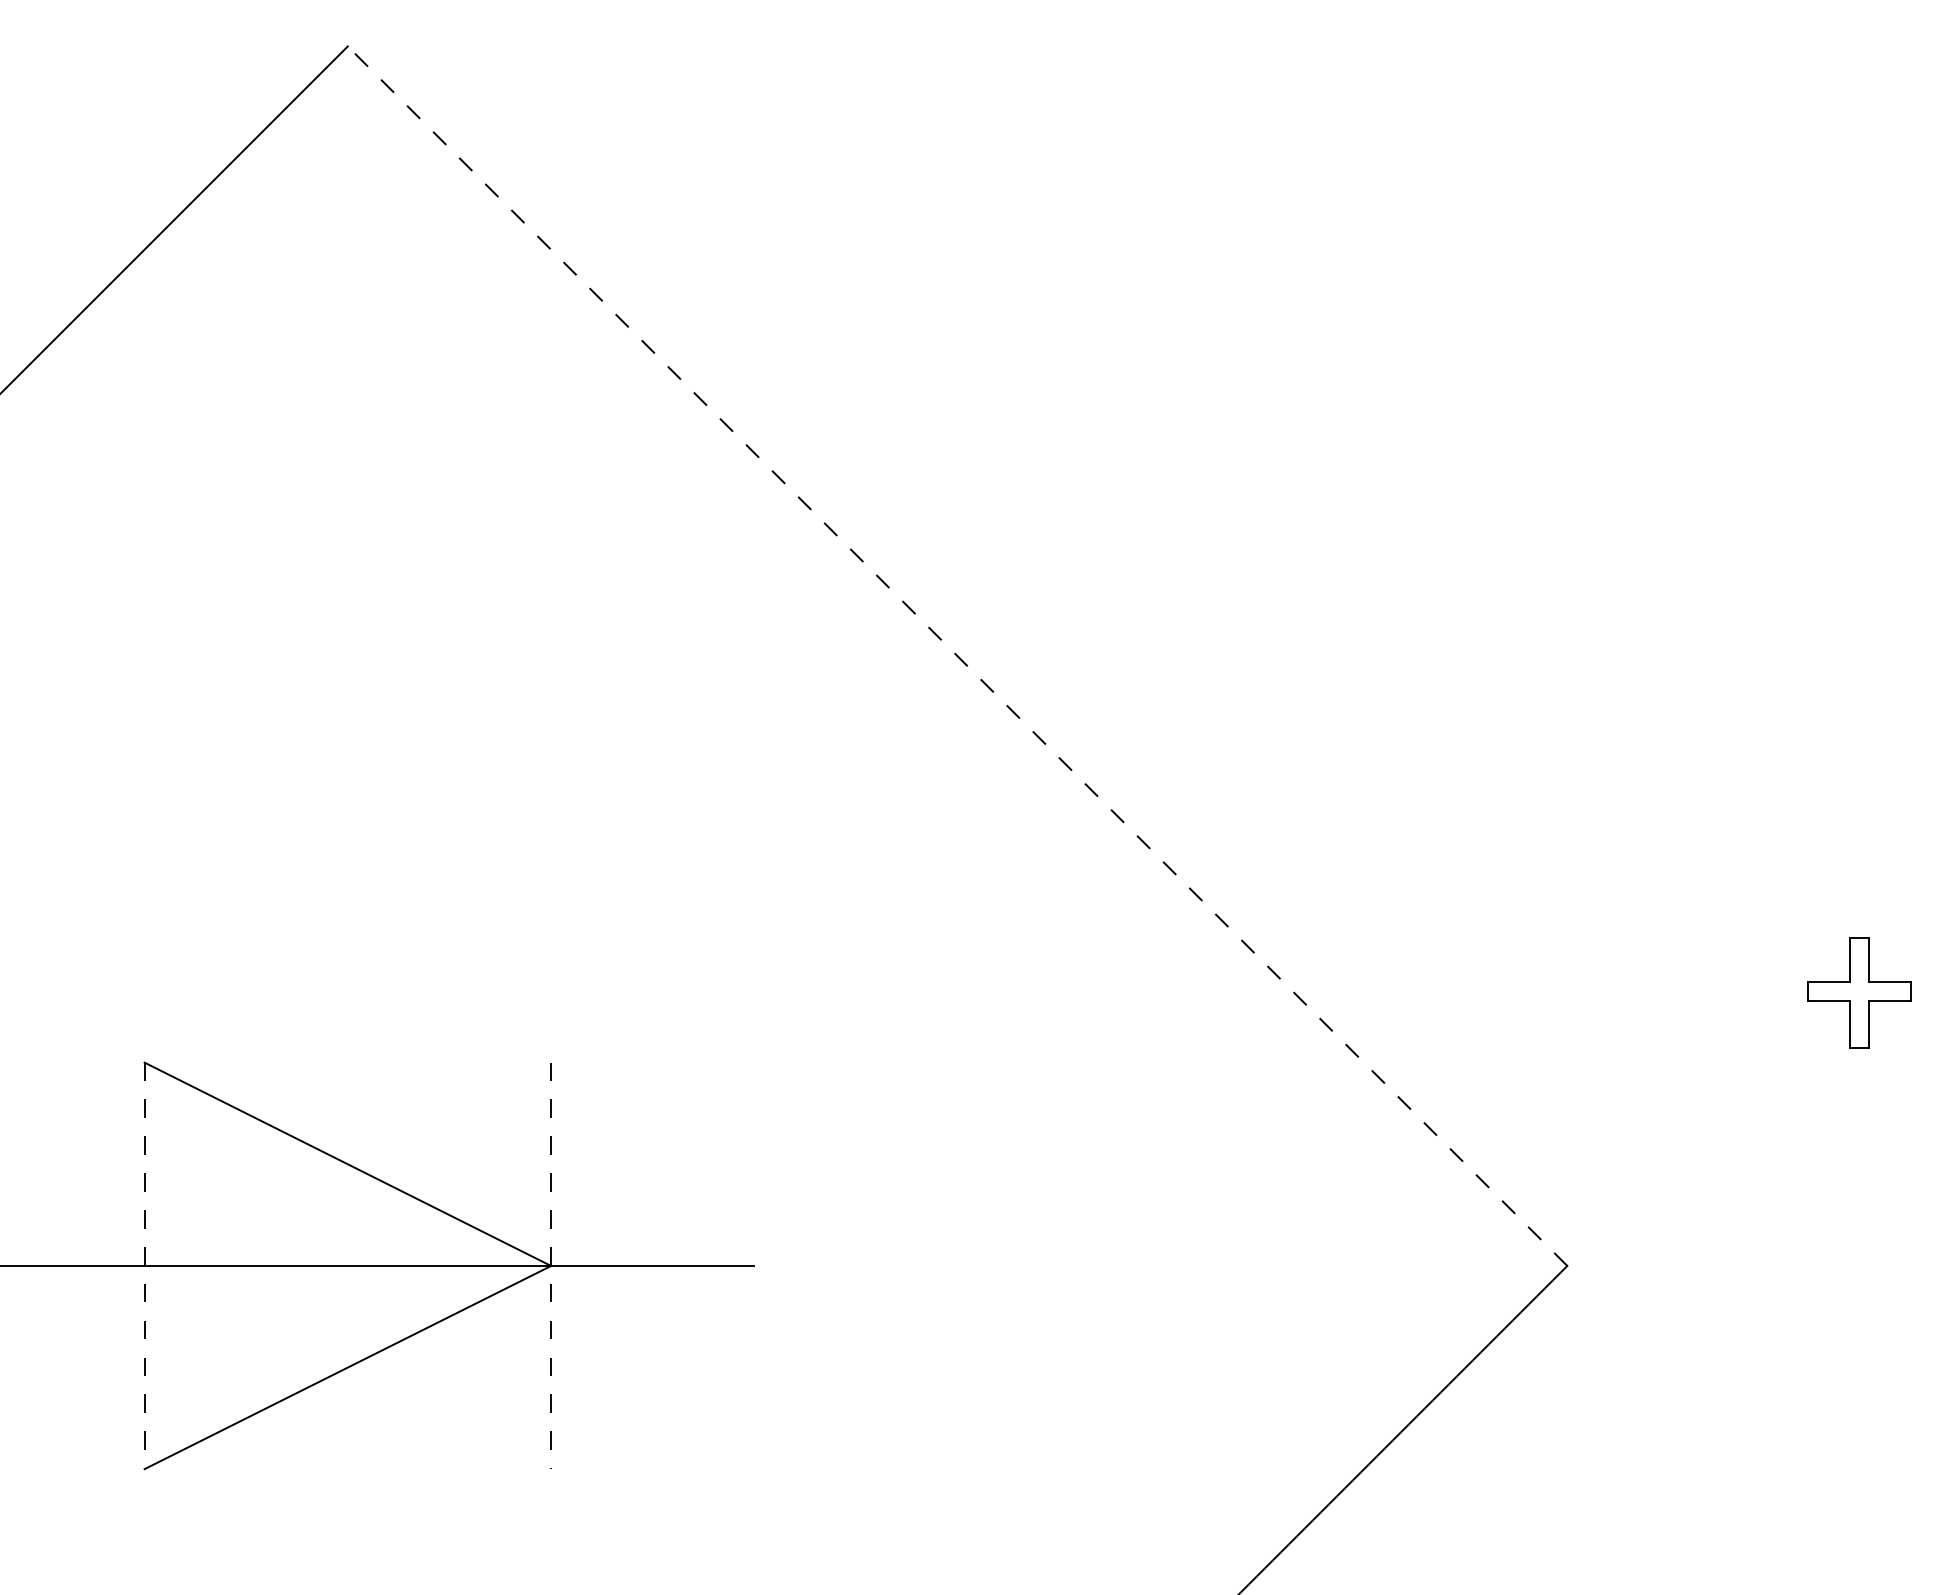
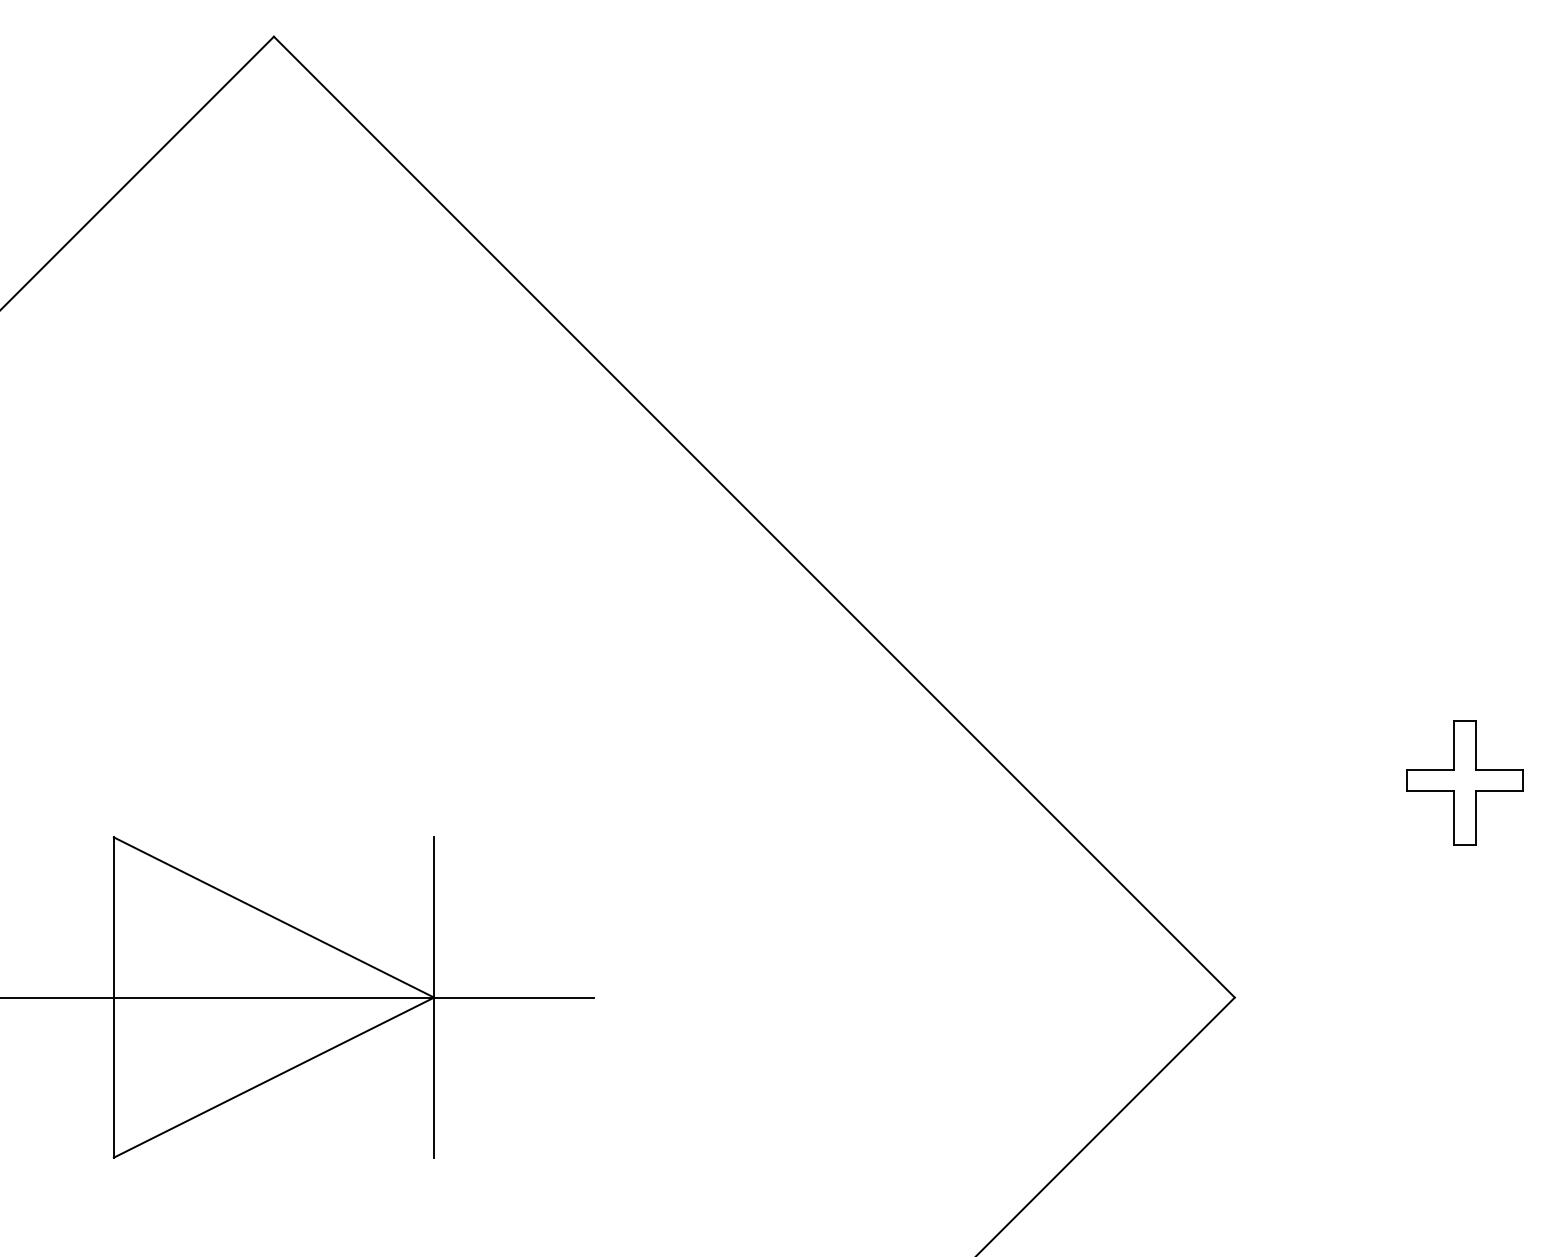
line: (957, 655) -> (754, 516), dashed -> solid
part: (1858, 993) -> (1464, 782), size x1.43
line: (144, 1266) -> (113, 998), dashed -> solid
line: (551, 1266) -> (434, 998), dashed -> solid

